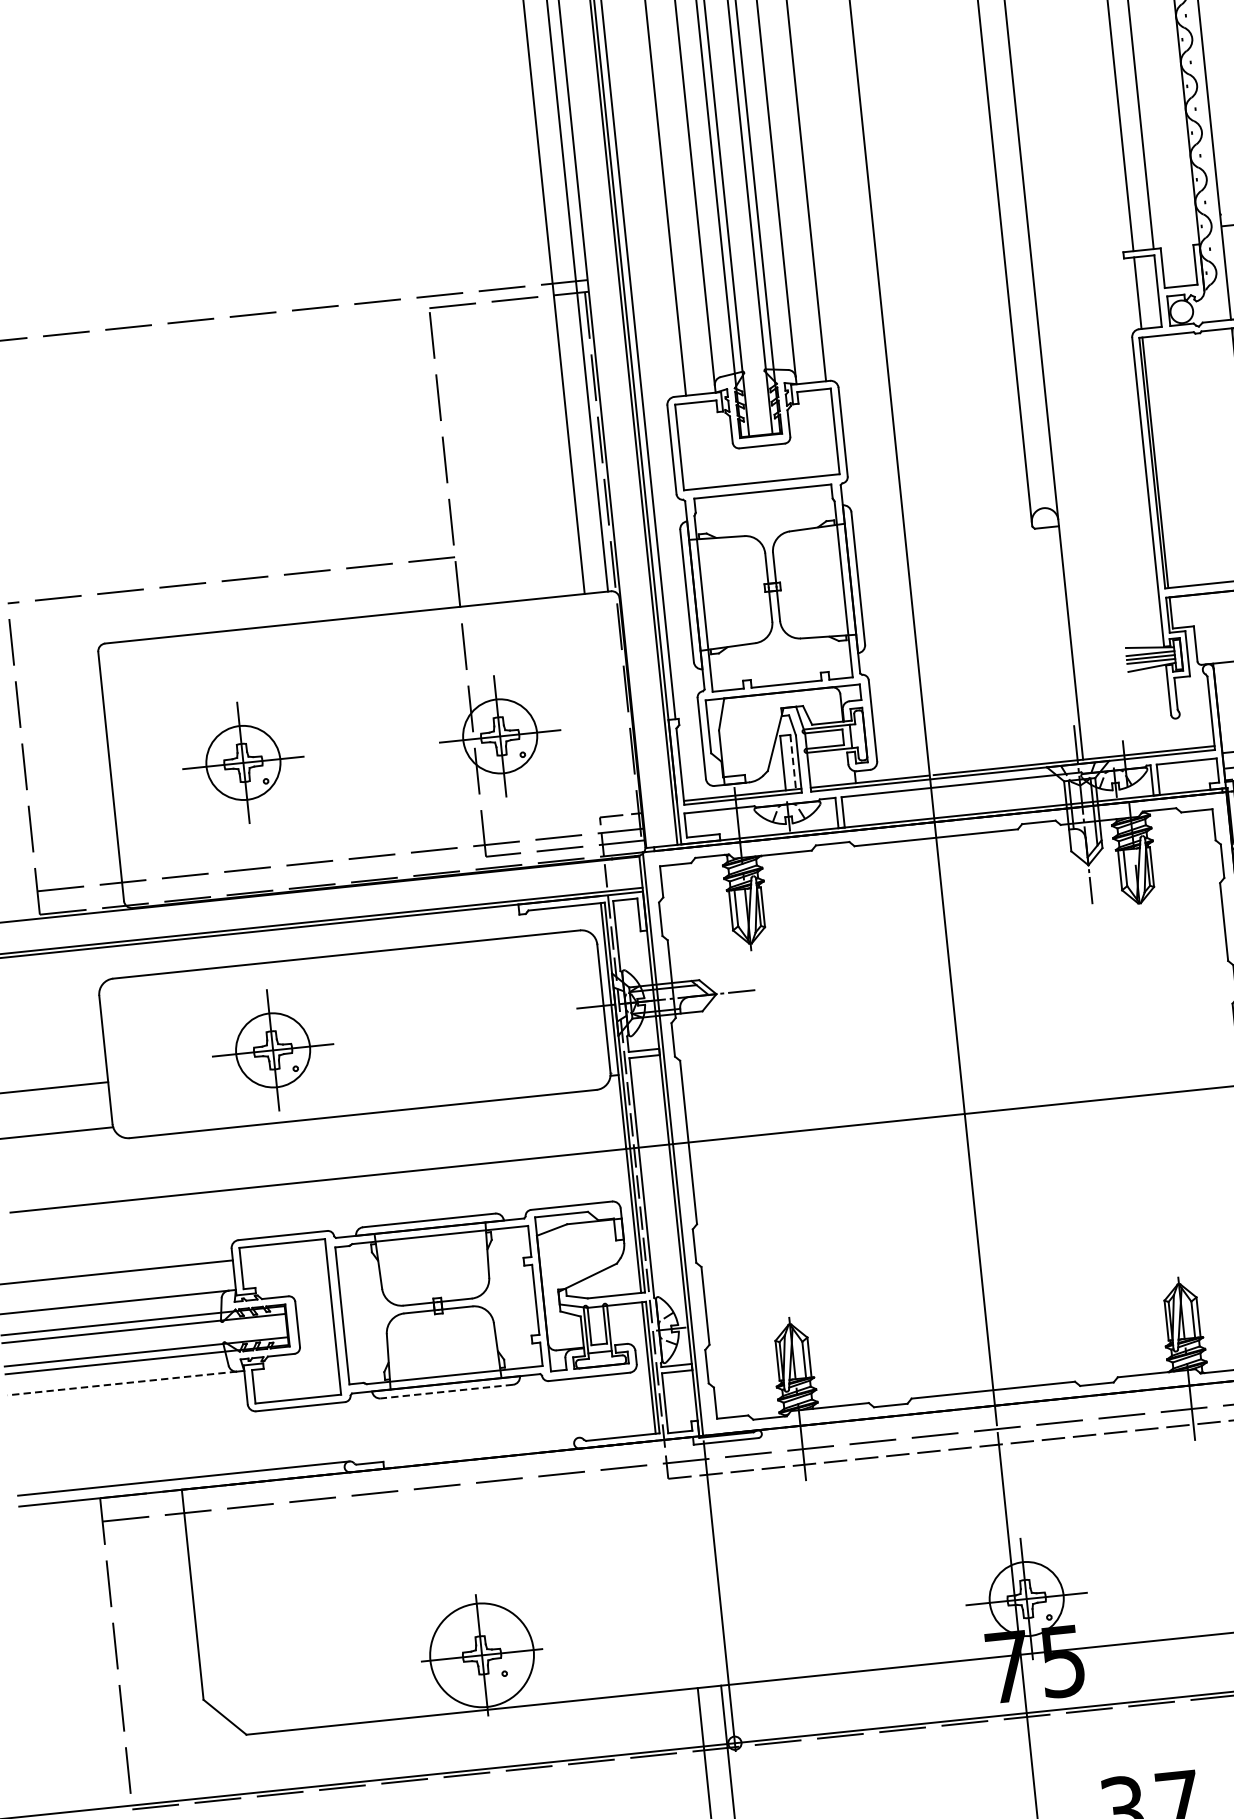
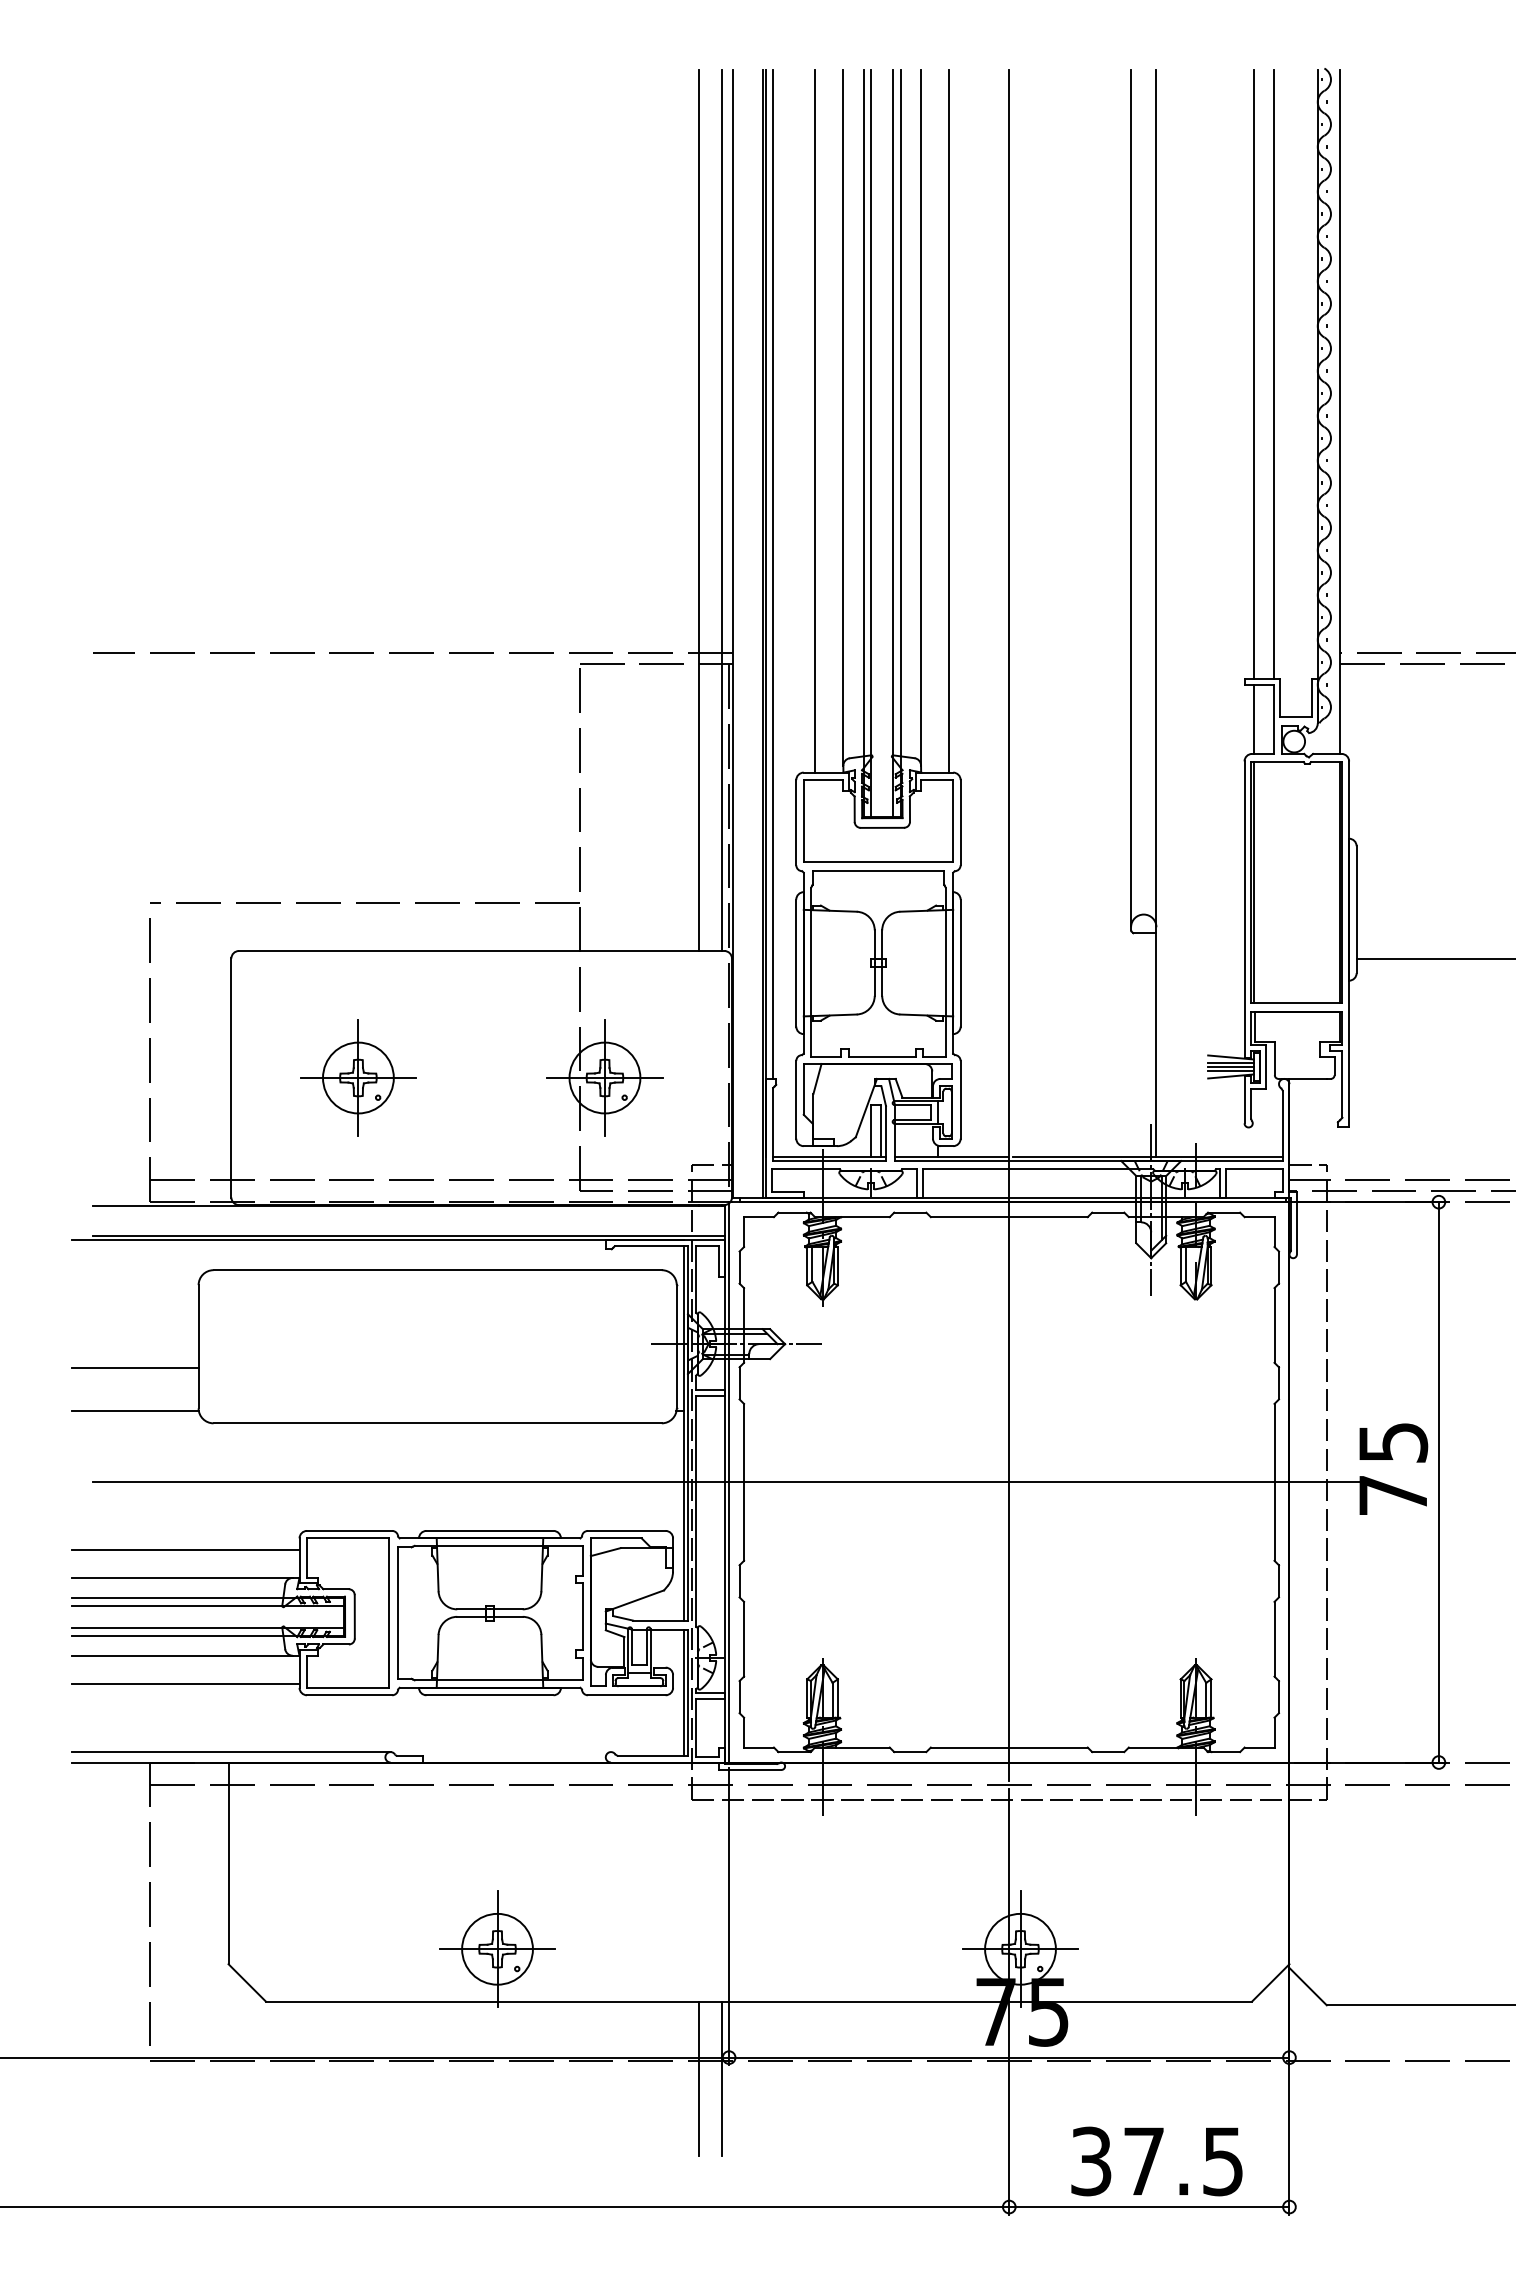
line: (792, 762) -> (880, 1131), dashed -> solid
part: (273, 1049) -> (358, 1353), removed
line: (122, 1383) -> (182, 1655), dashed -> solid
line: (446, 1391) -> (489, 1695), dashed -> solid
line: (128, 1413) -> (185, 1684), added
circle: (481, 1654) -> (497, 1948), size x0.71

